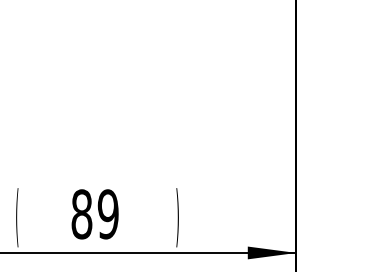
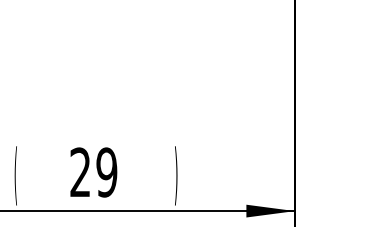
text: (81, 214) -> (80, 172), 89 -> 29

